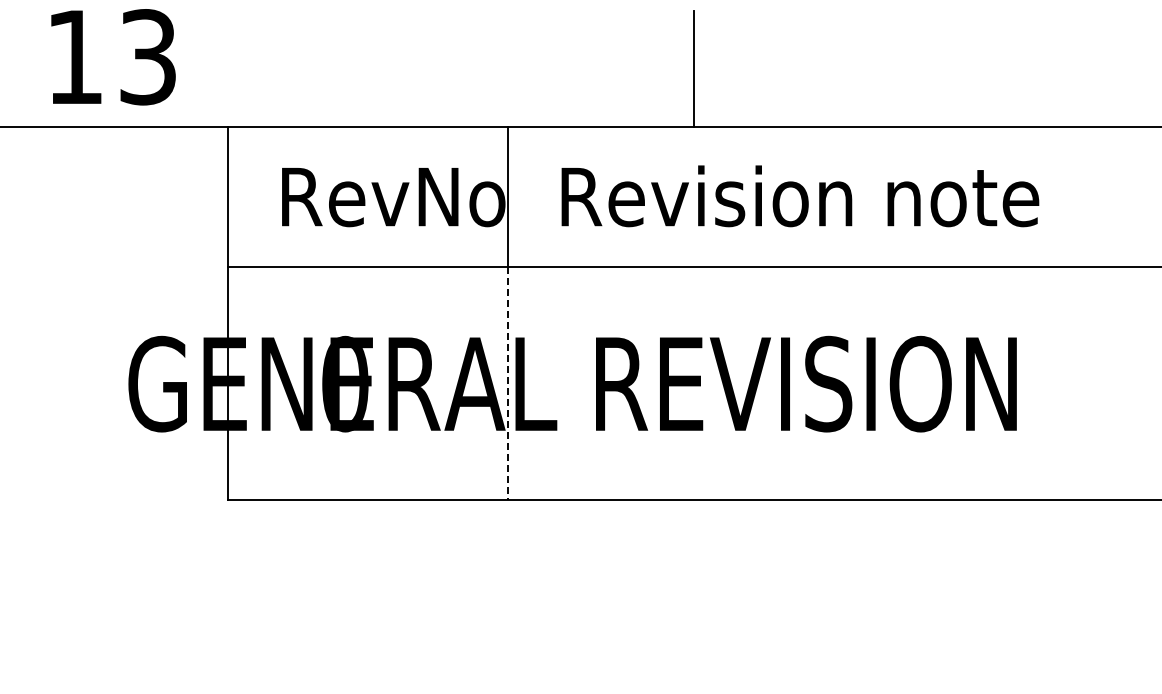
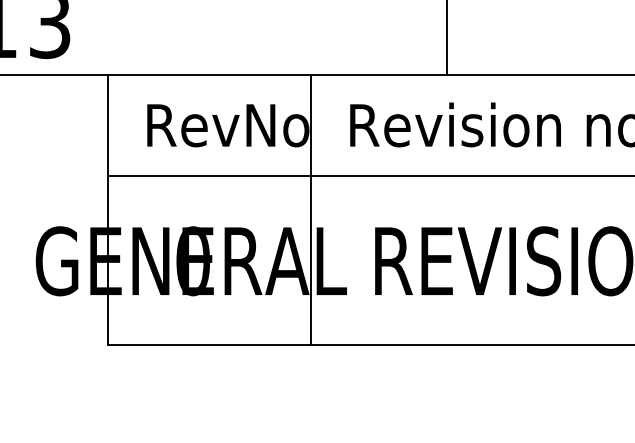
line: (508, 383) -> (311, 260), dashed -> solid

